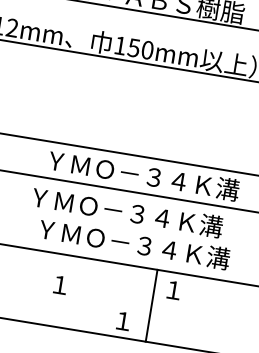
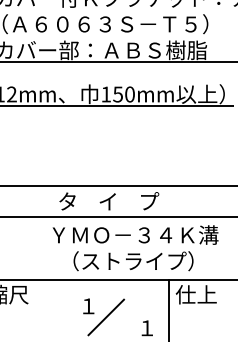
text: (143, 175) -> (143, 201), ＹＭＯ－３４Ｋ溝 -> タ    イ    プ
text: (134, 244) -> (145, 261), ＹＭＯ－３４Ｋ溝 -> （ストライプ）
text: (185, 291) -> (195, 294), １ -> 仕上
line: (78, 301) -> (106, 317), added

